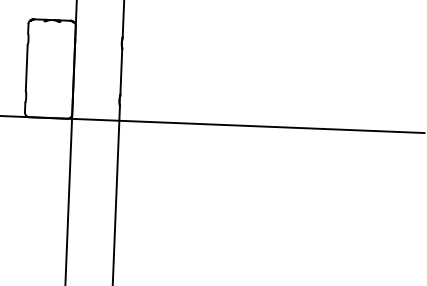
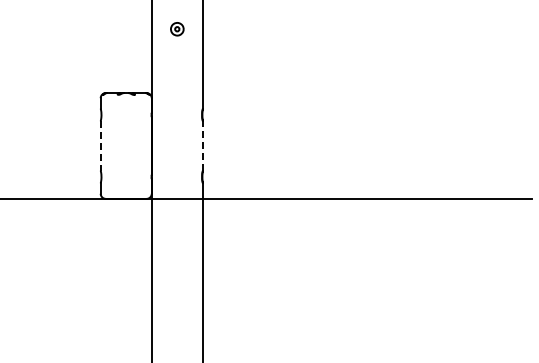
line: (26, 67) -> (100, 145), solid -> dashed
line: (121, 71) -> (202, 145), solid -> dashed

